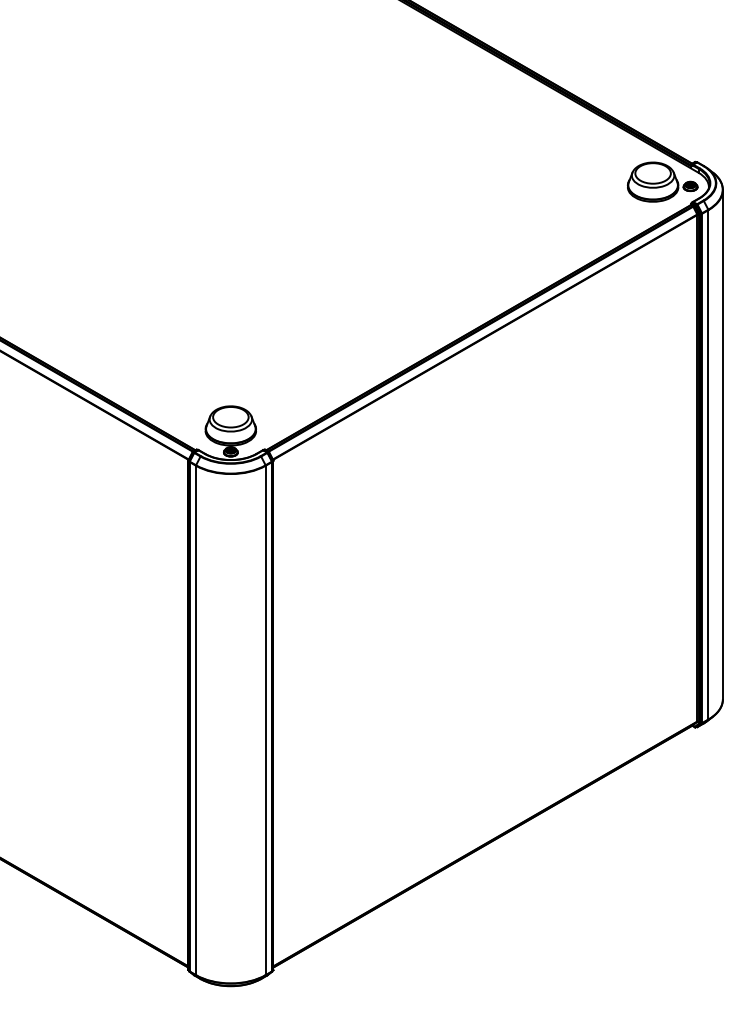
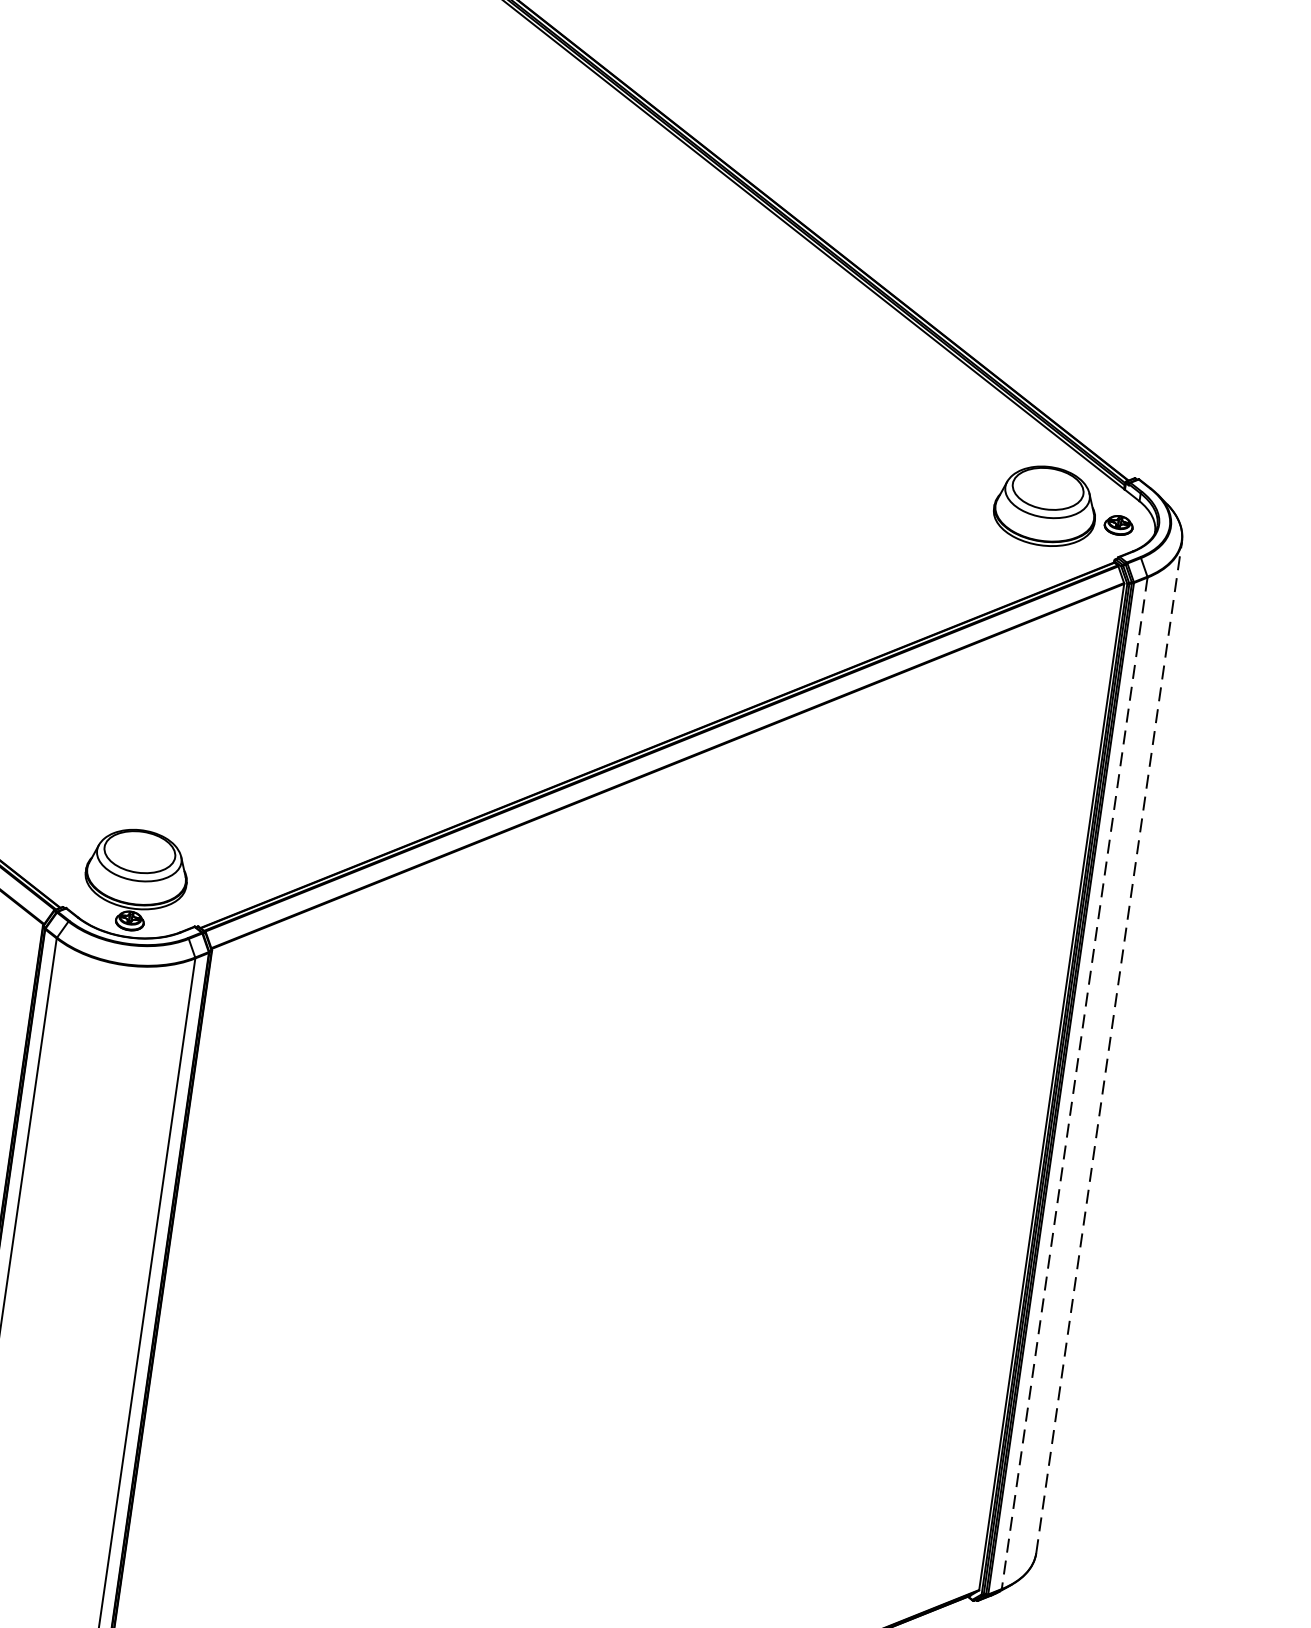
line: (722, 444) -> (1108, 1046), solid -> dashed
line: (708, 464) -> (1074, 1082), solid -> dashed

